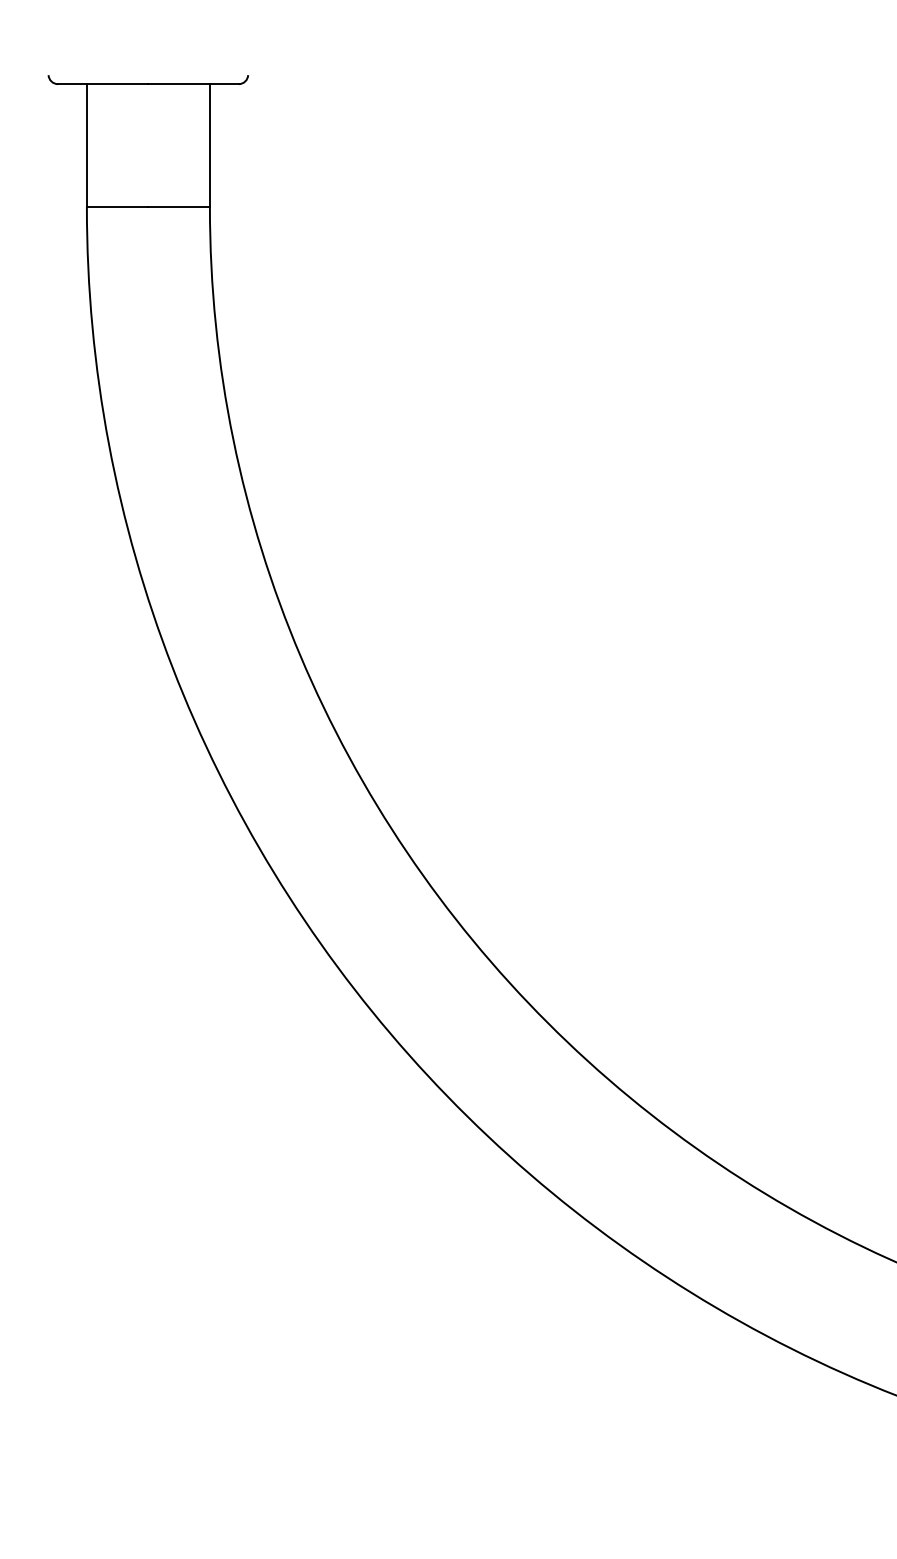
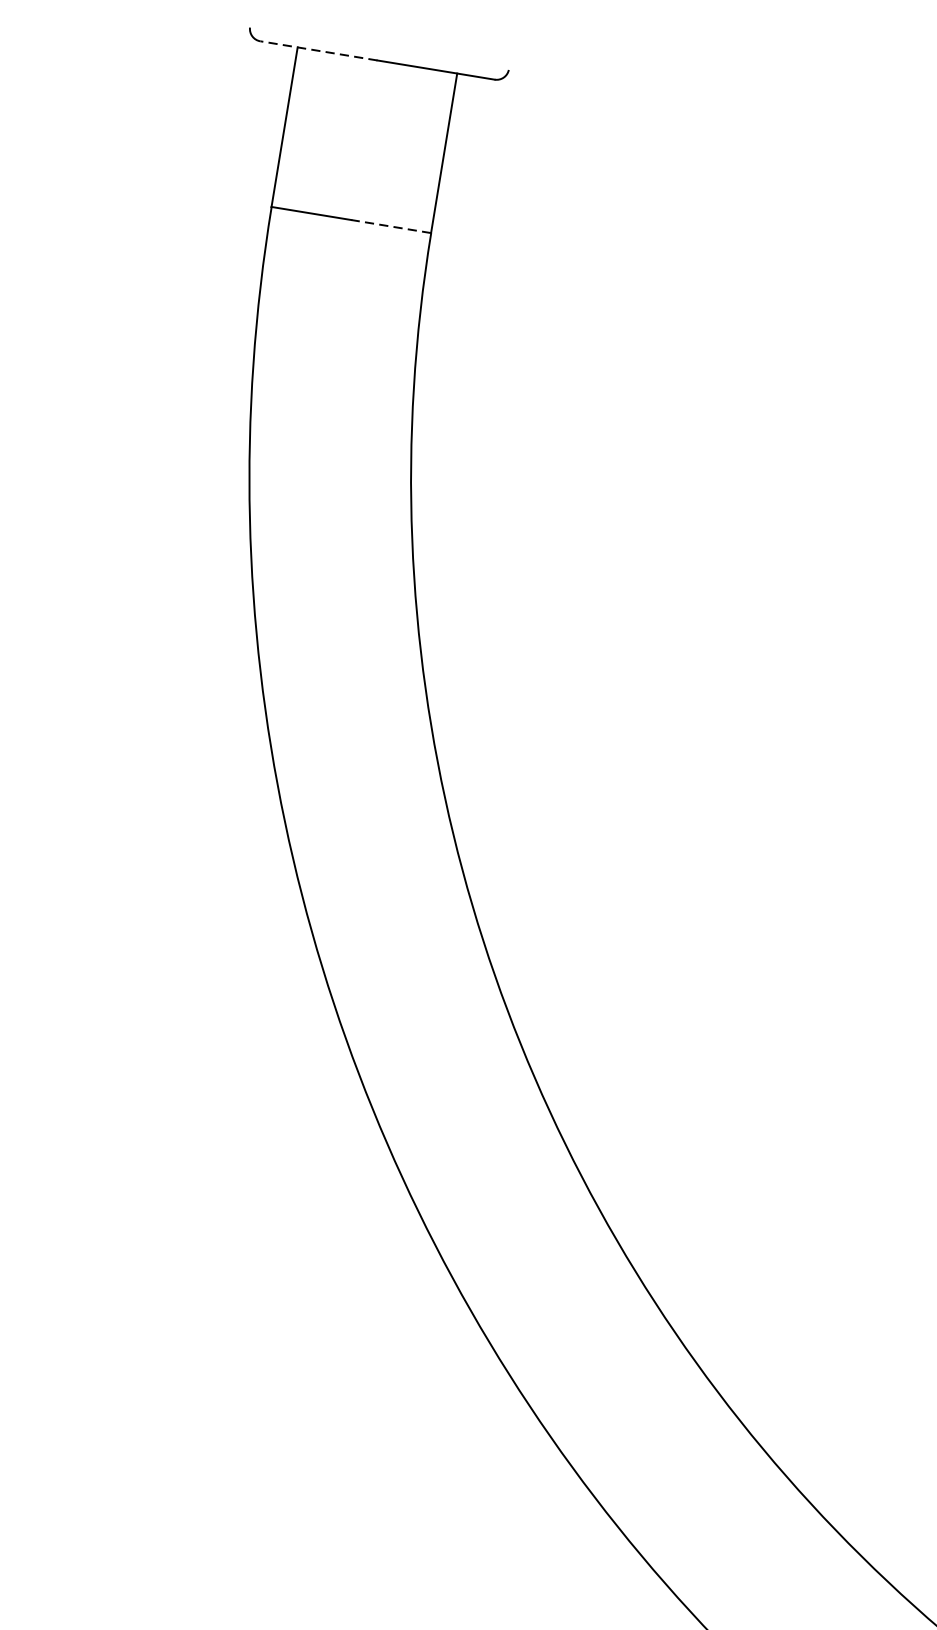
line: (102, 84) -> (317, 51), solid -> dashed
line: (179, 207) -> (391, 227), solid -> dashed

